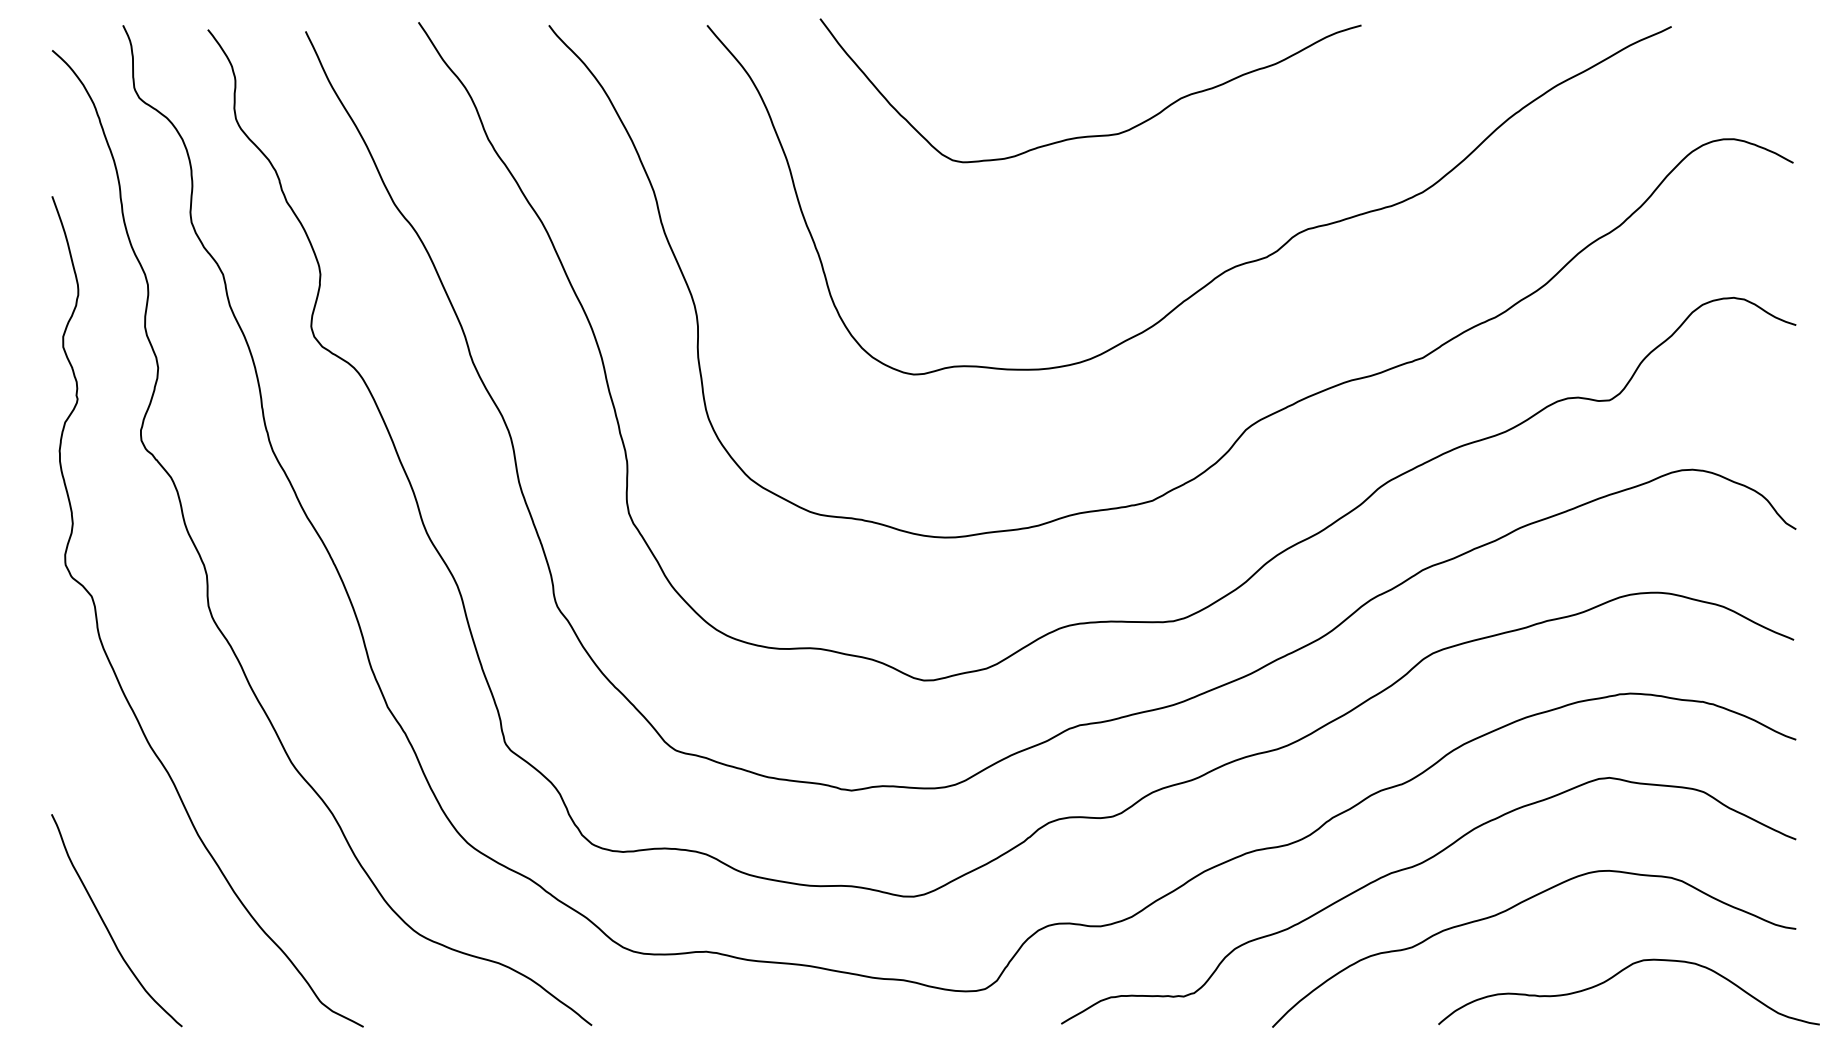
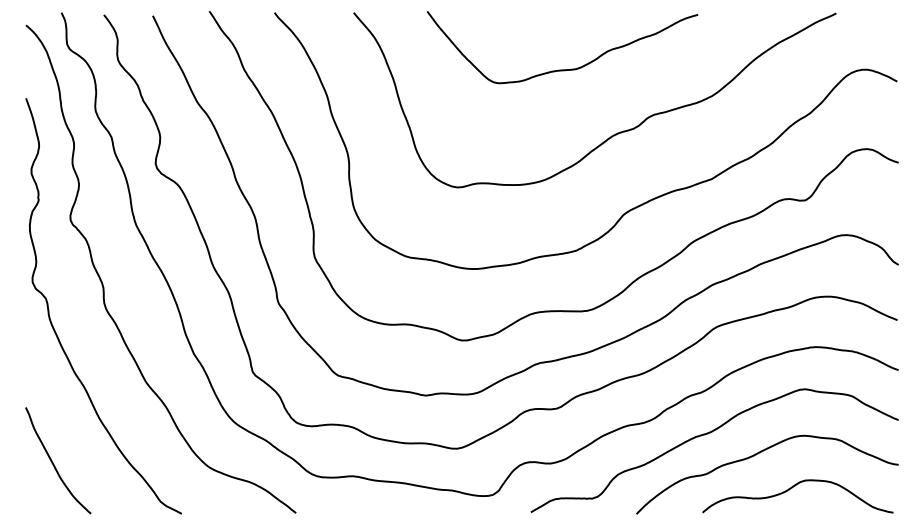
curve: (1090, 134) -> (562, 69), moved
curve: (1618, 976) -> (792, 488), moved

